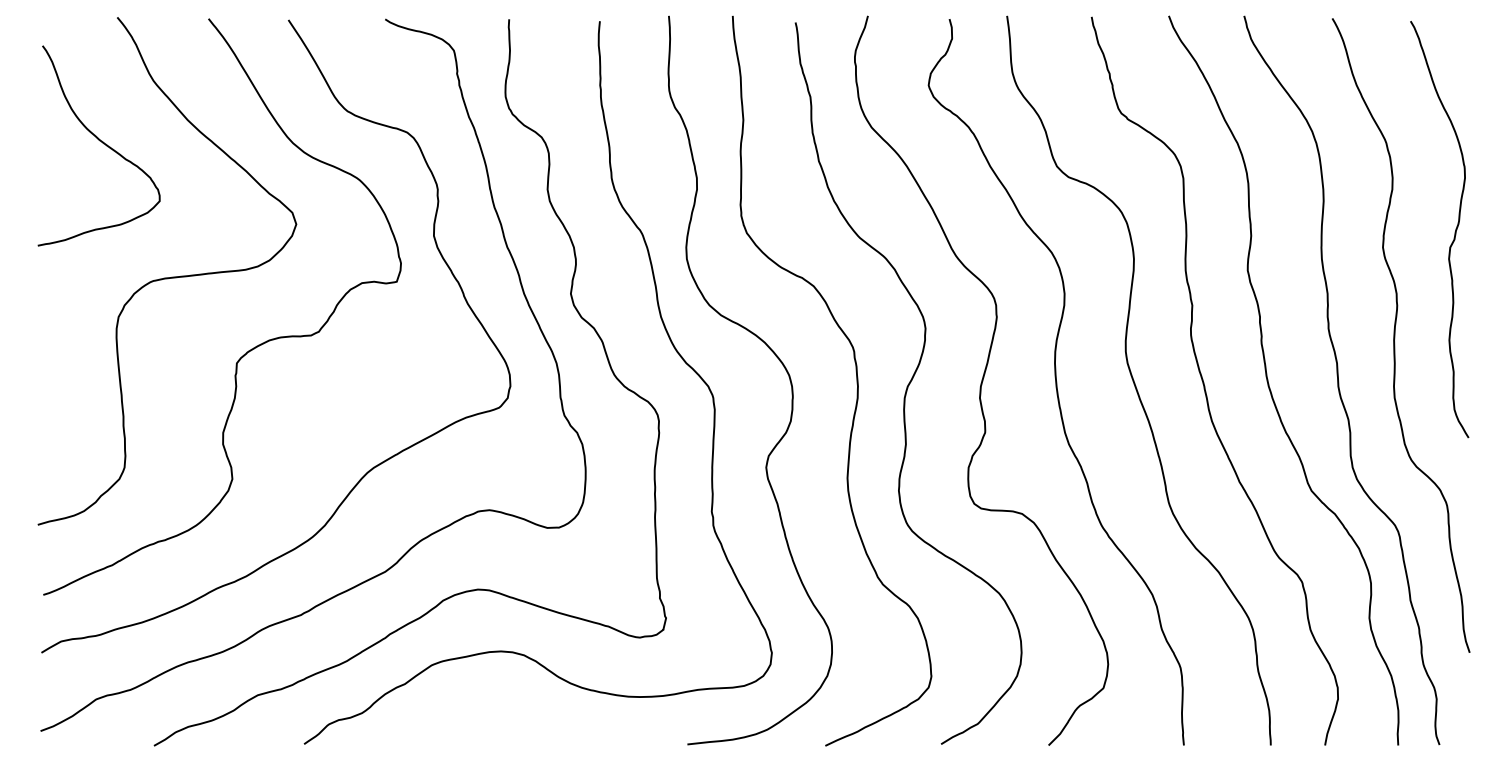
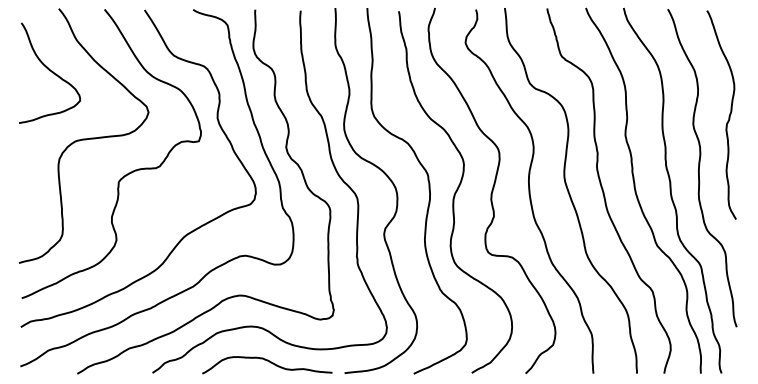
curve: (537, 723) -> (269, 362), added

